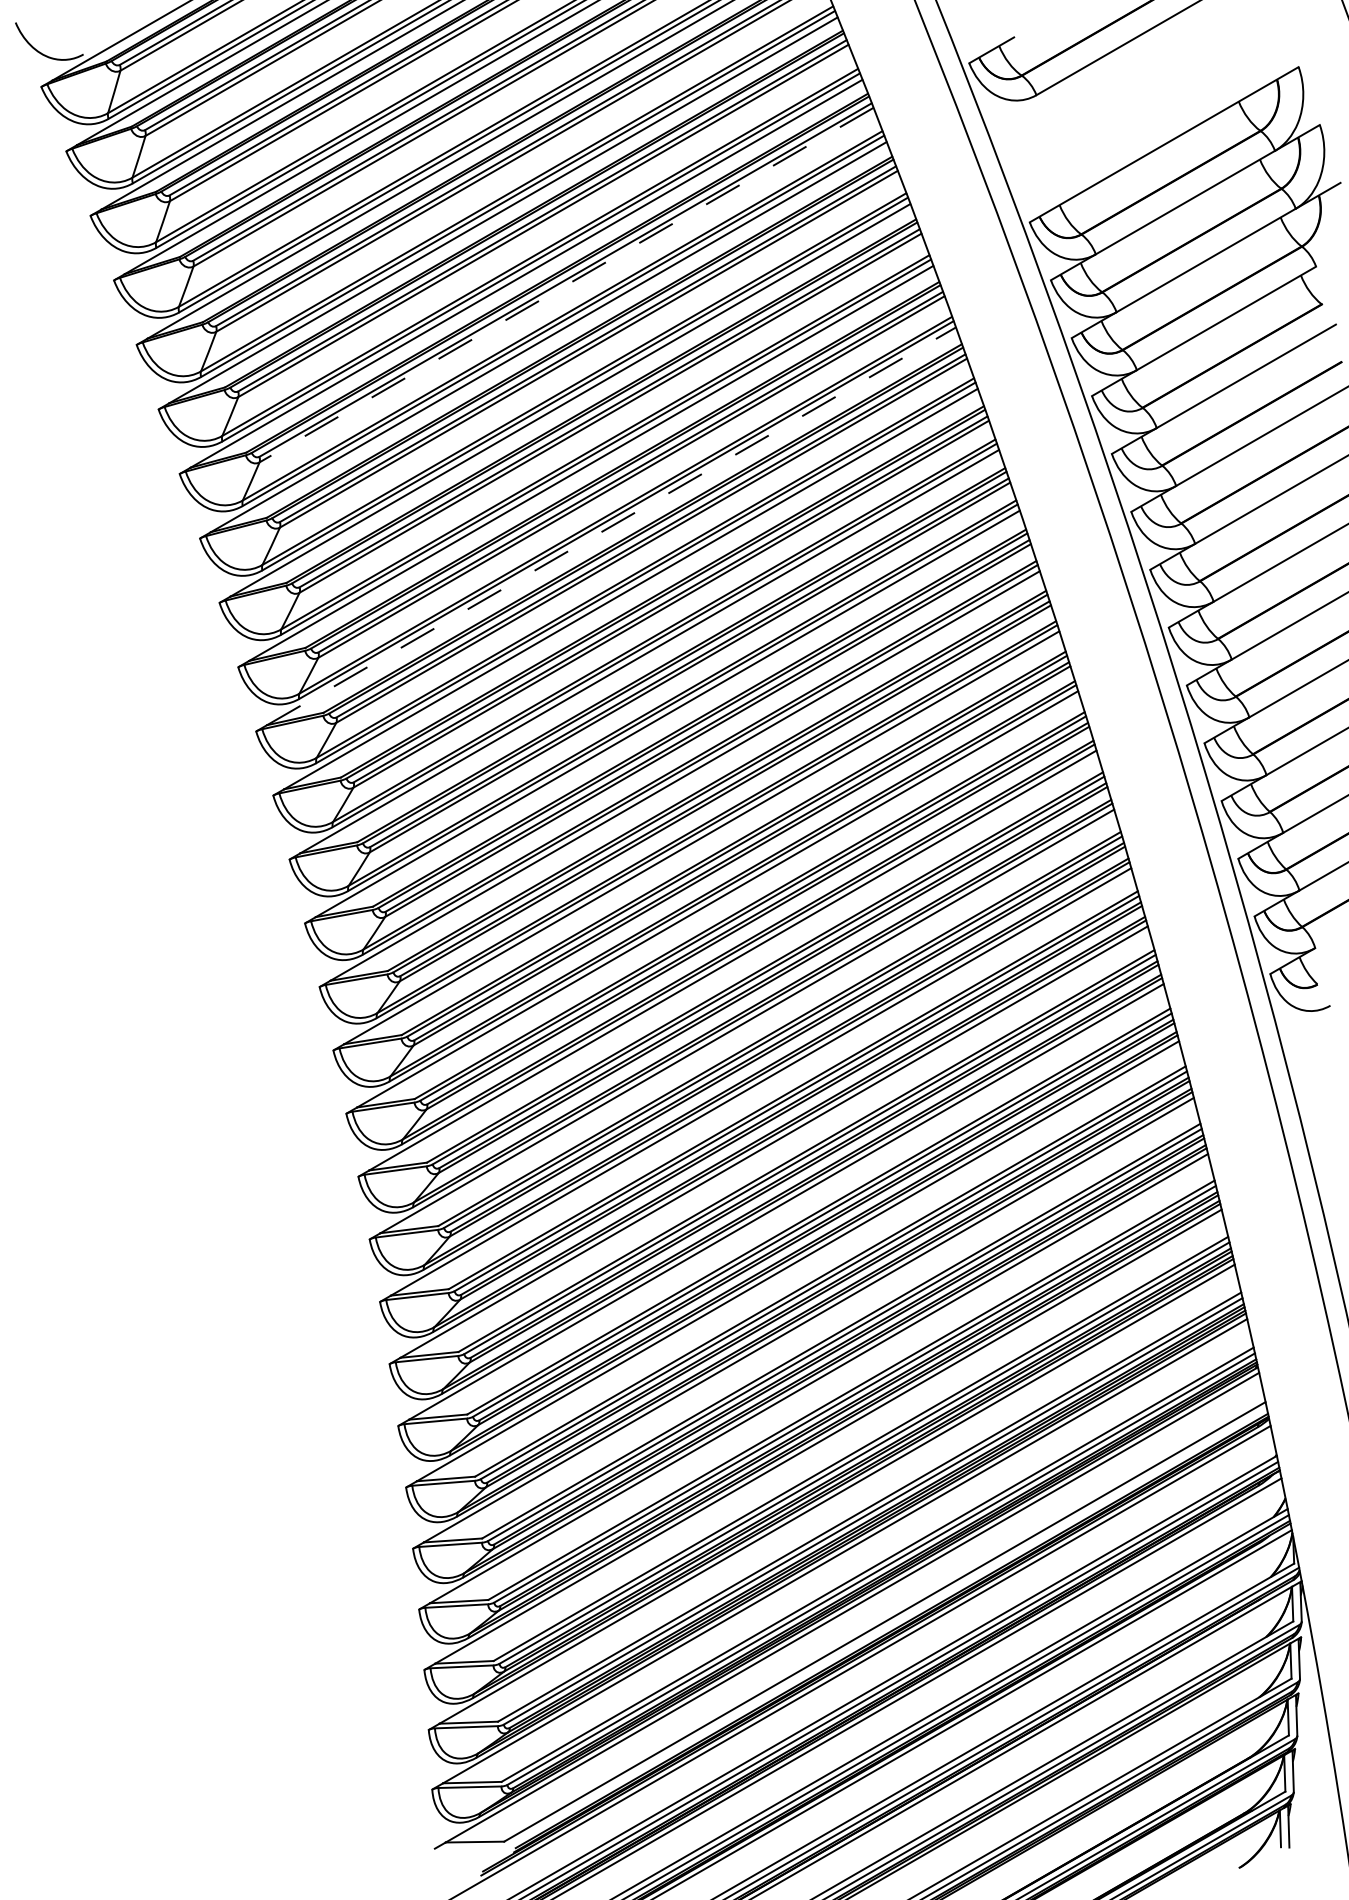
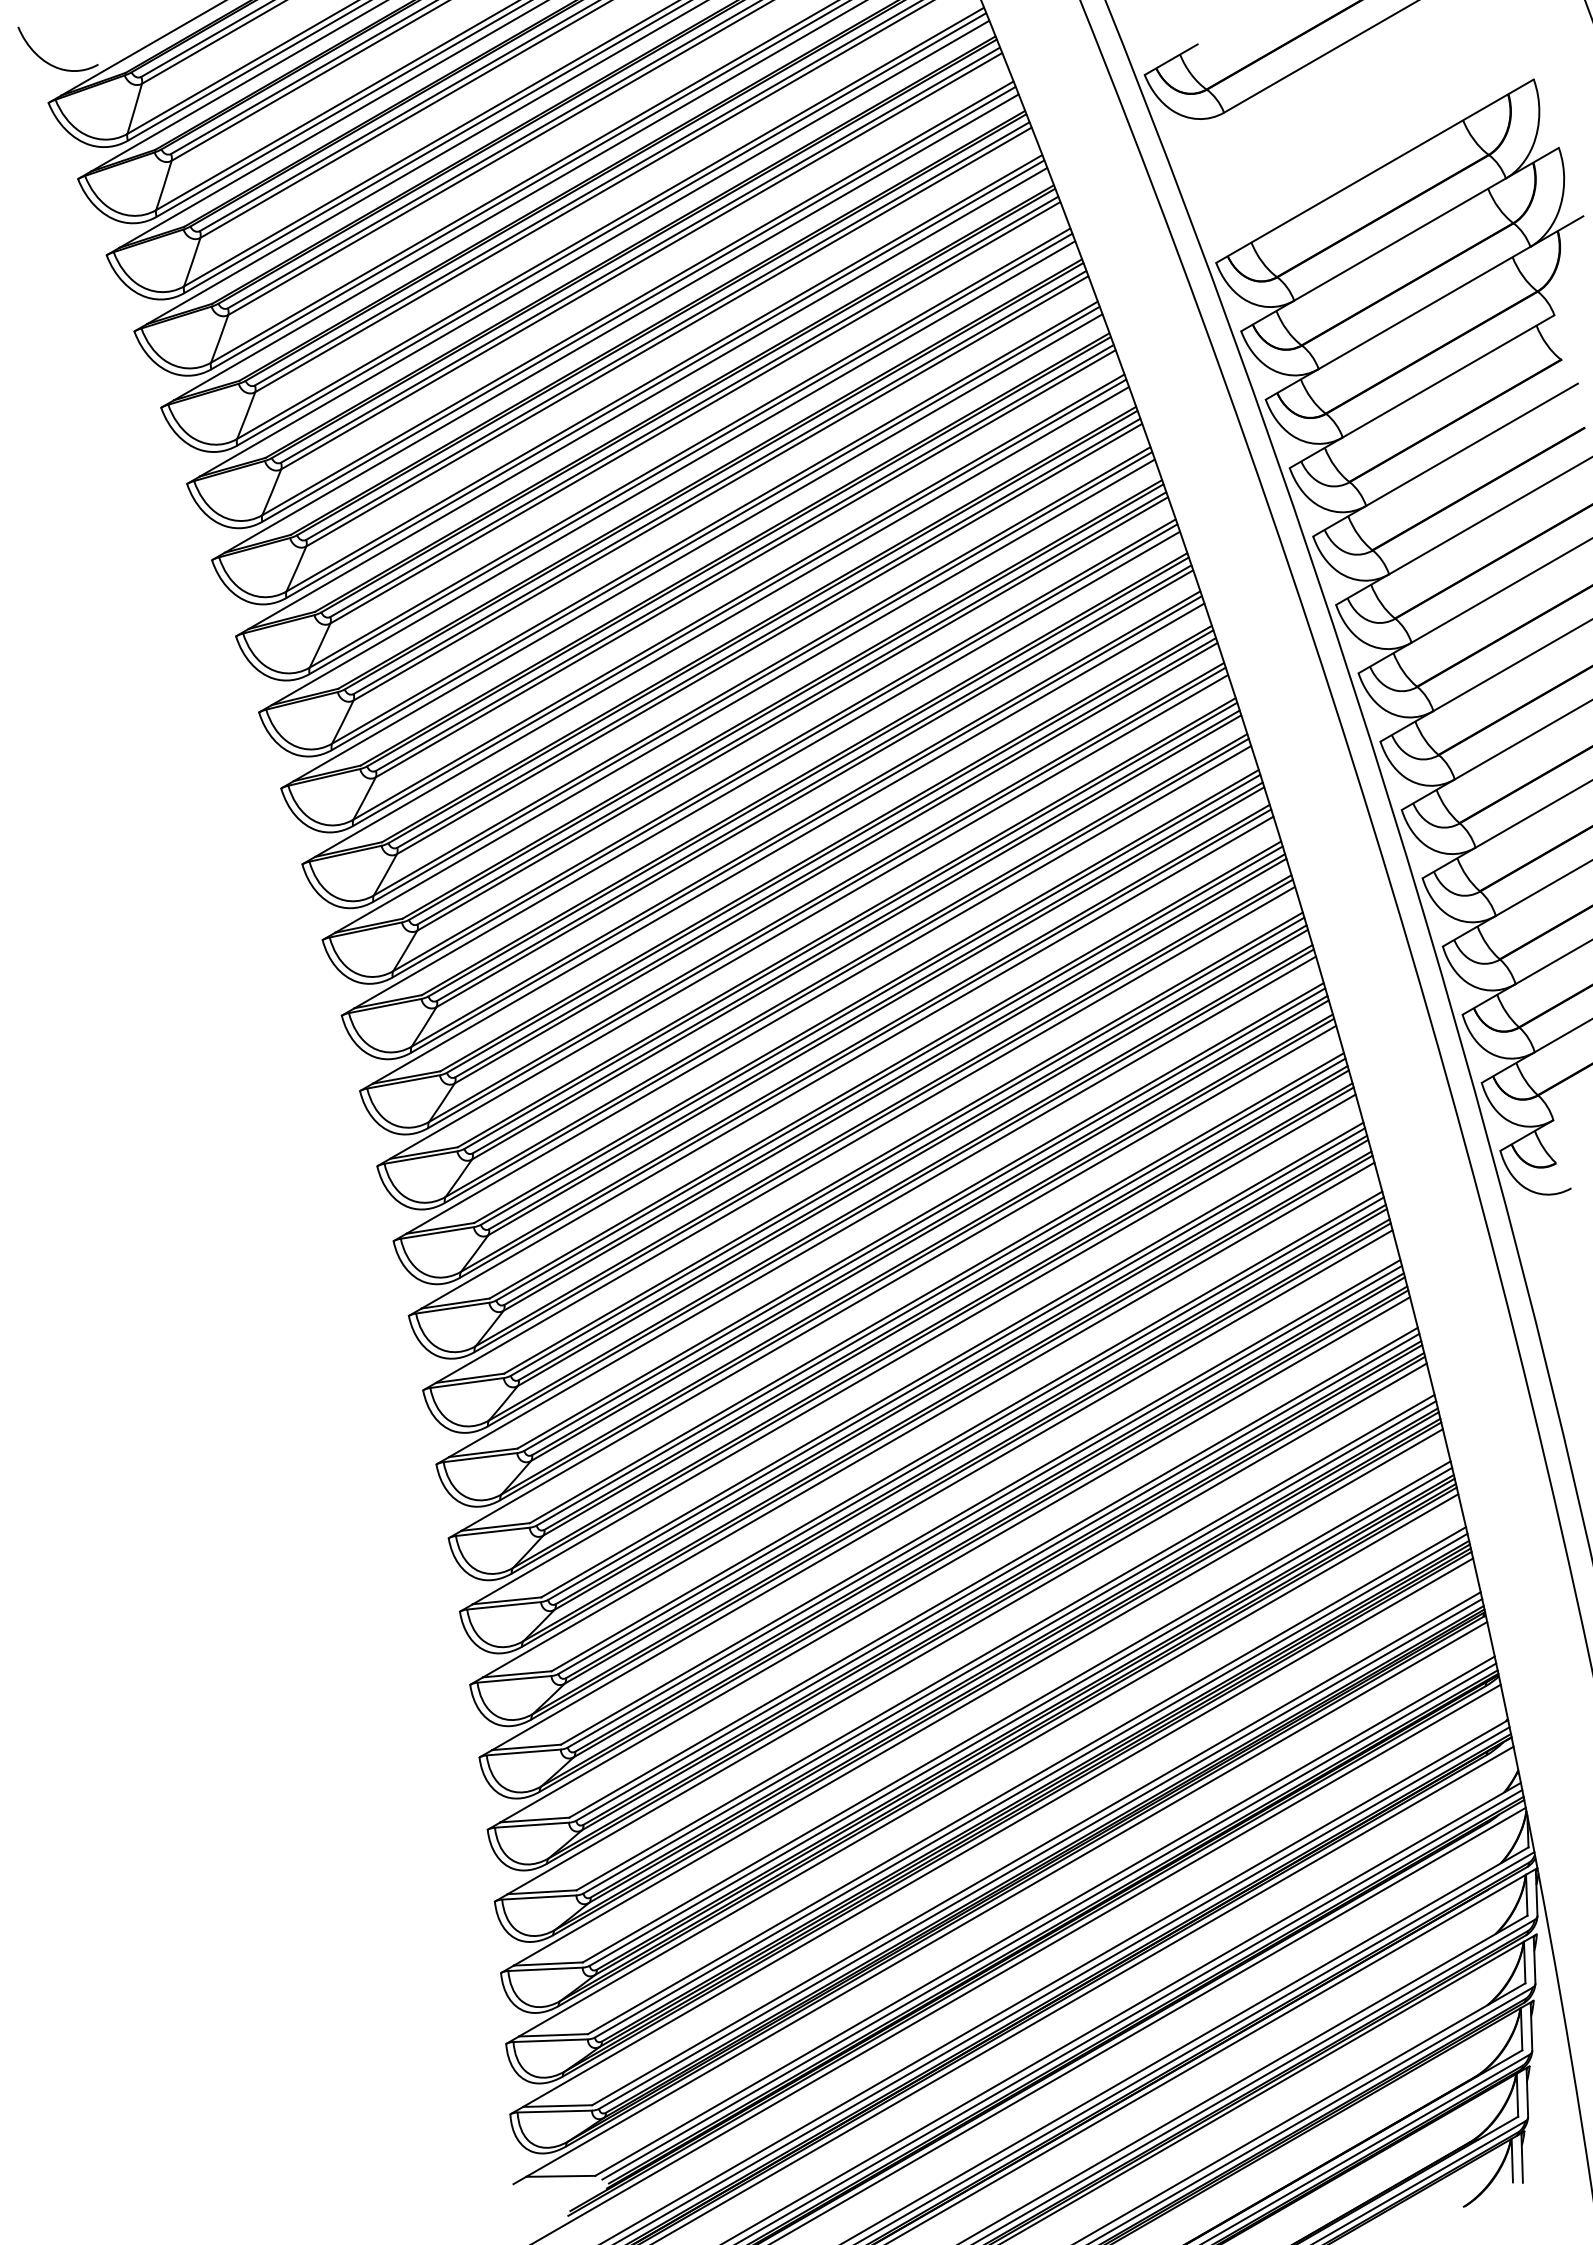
line: (566, 285) -> (668, 337), dashed -> solid
line: (611, 526) -> (722, 622), dashed -> solid
line: (888, 1626) -> (1049, 1921), added

